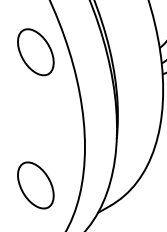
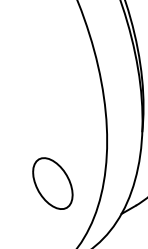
part: (35, 52) -> (52, 36), removed

